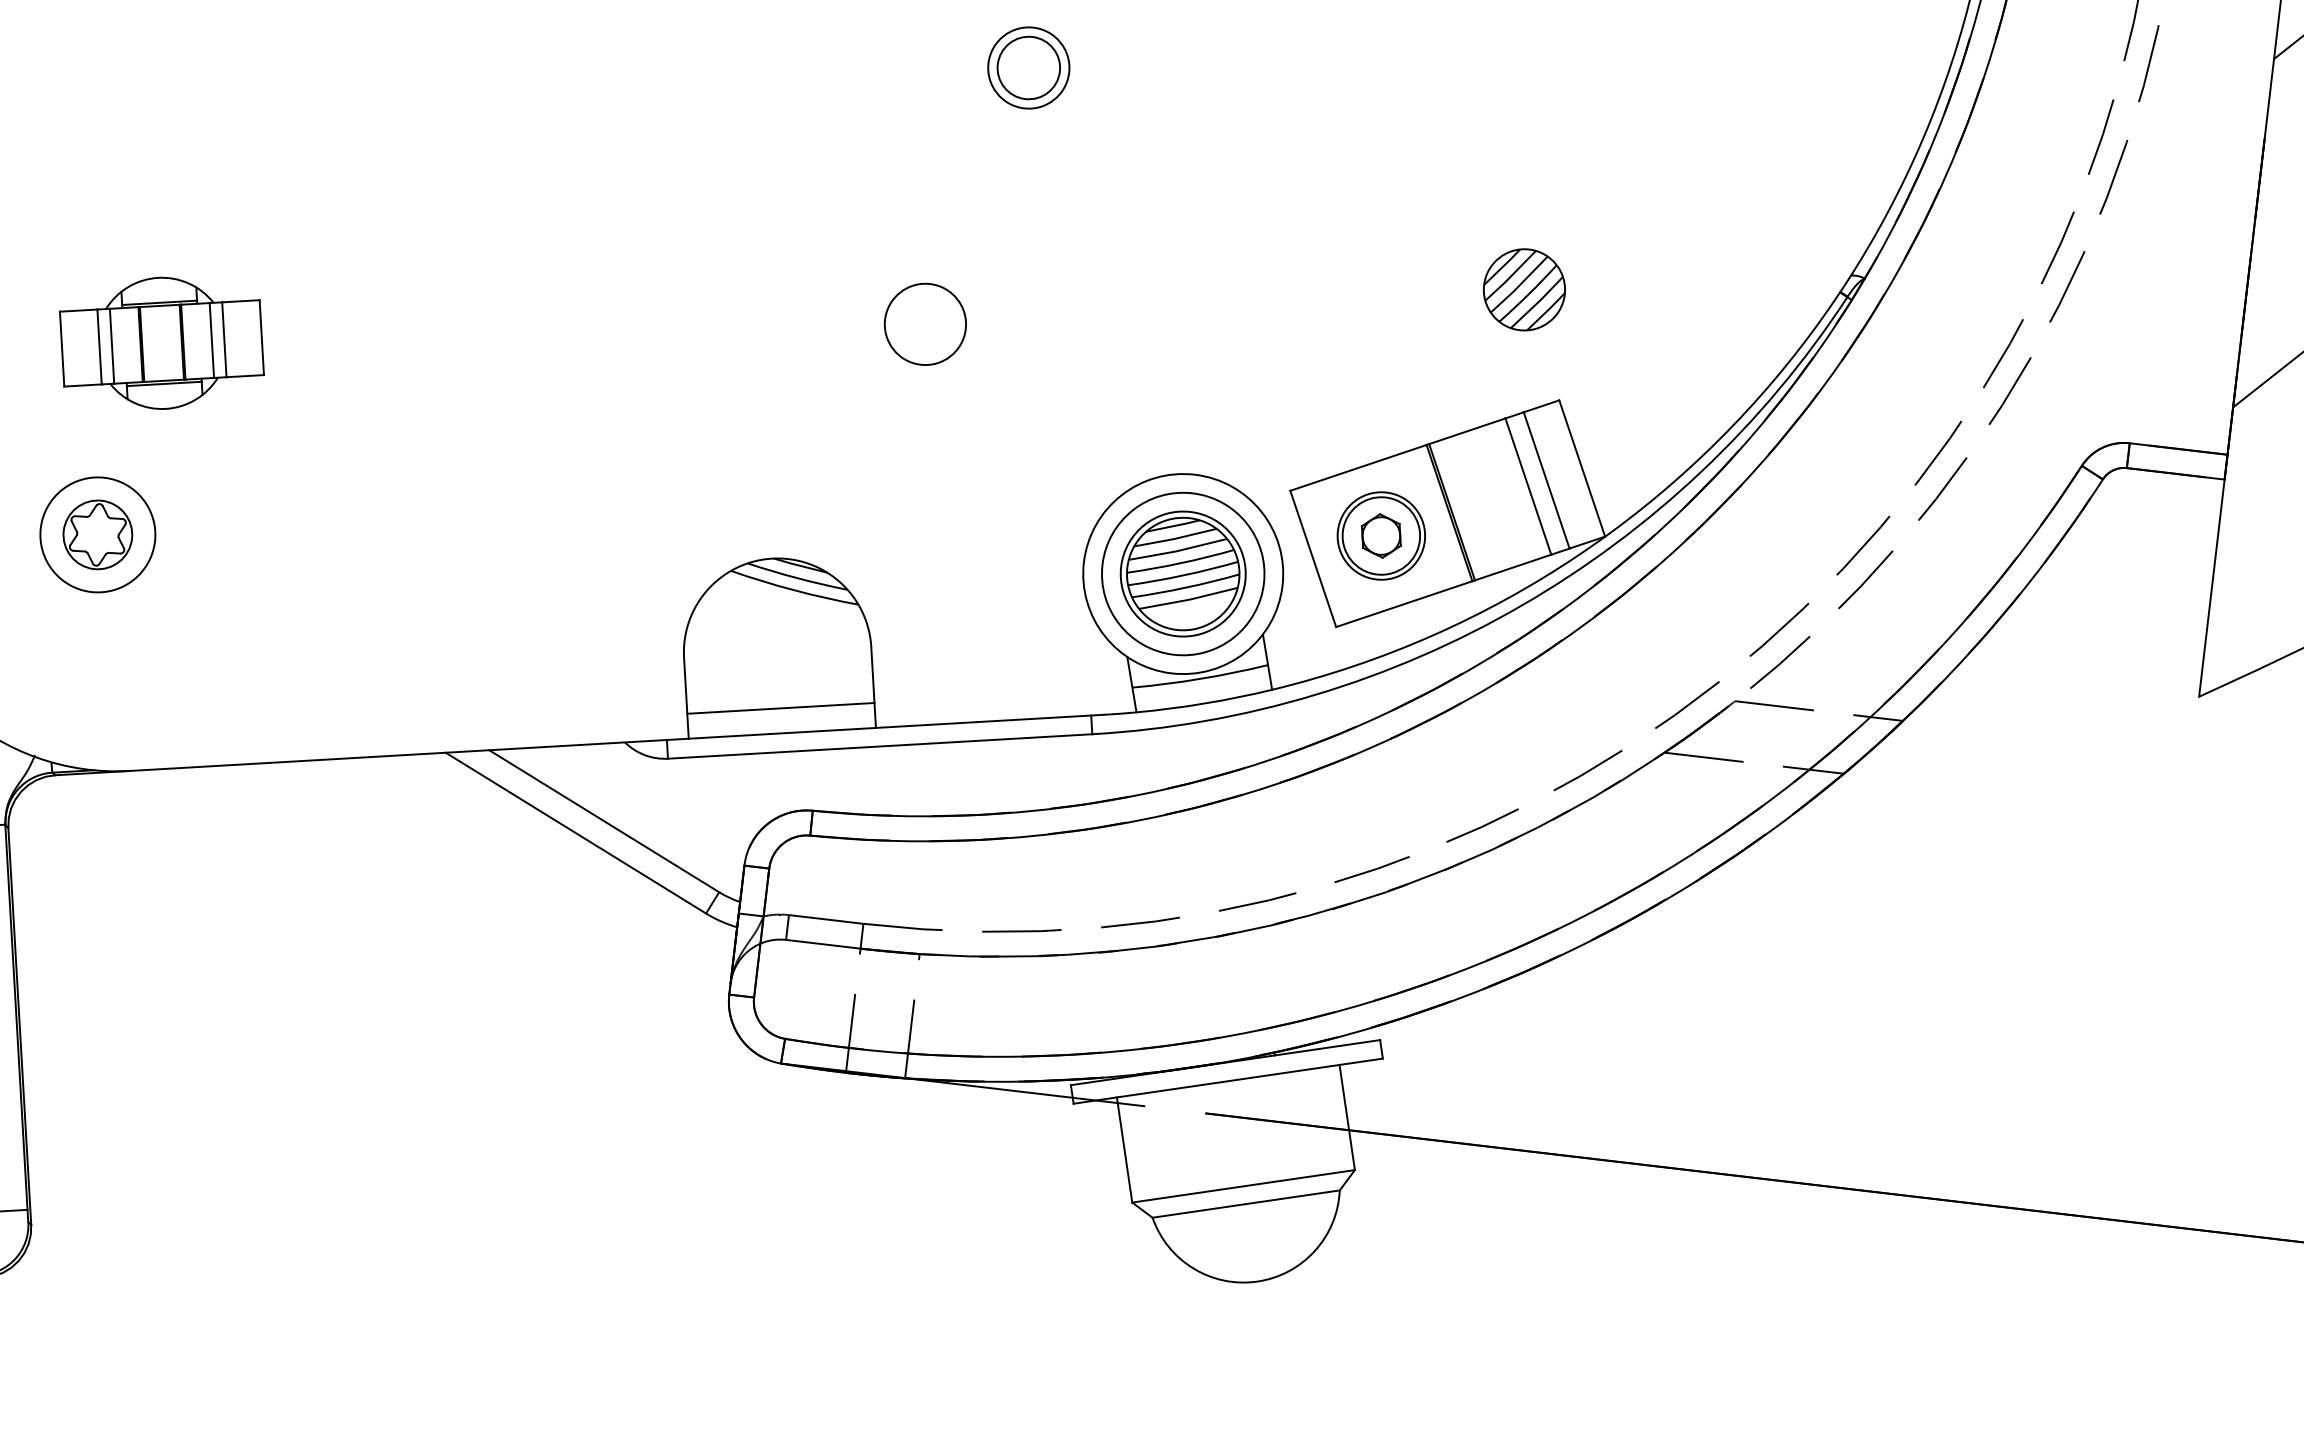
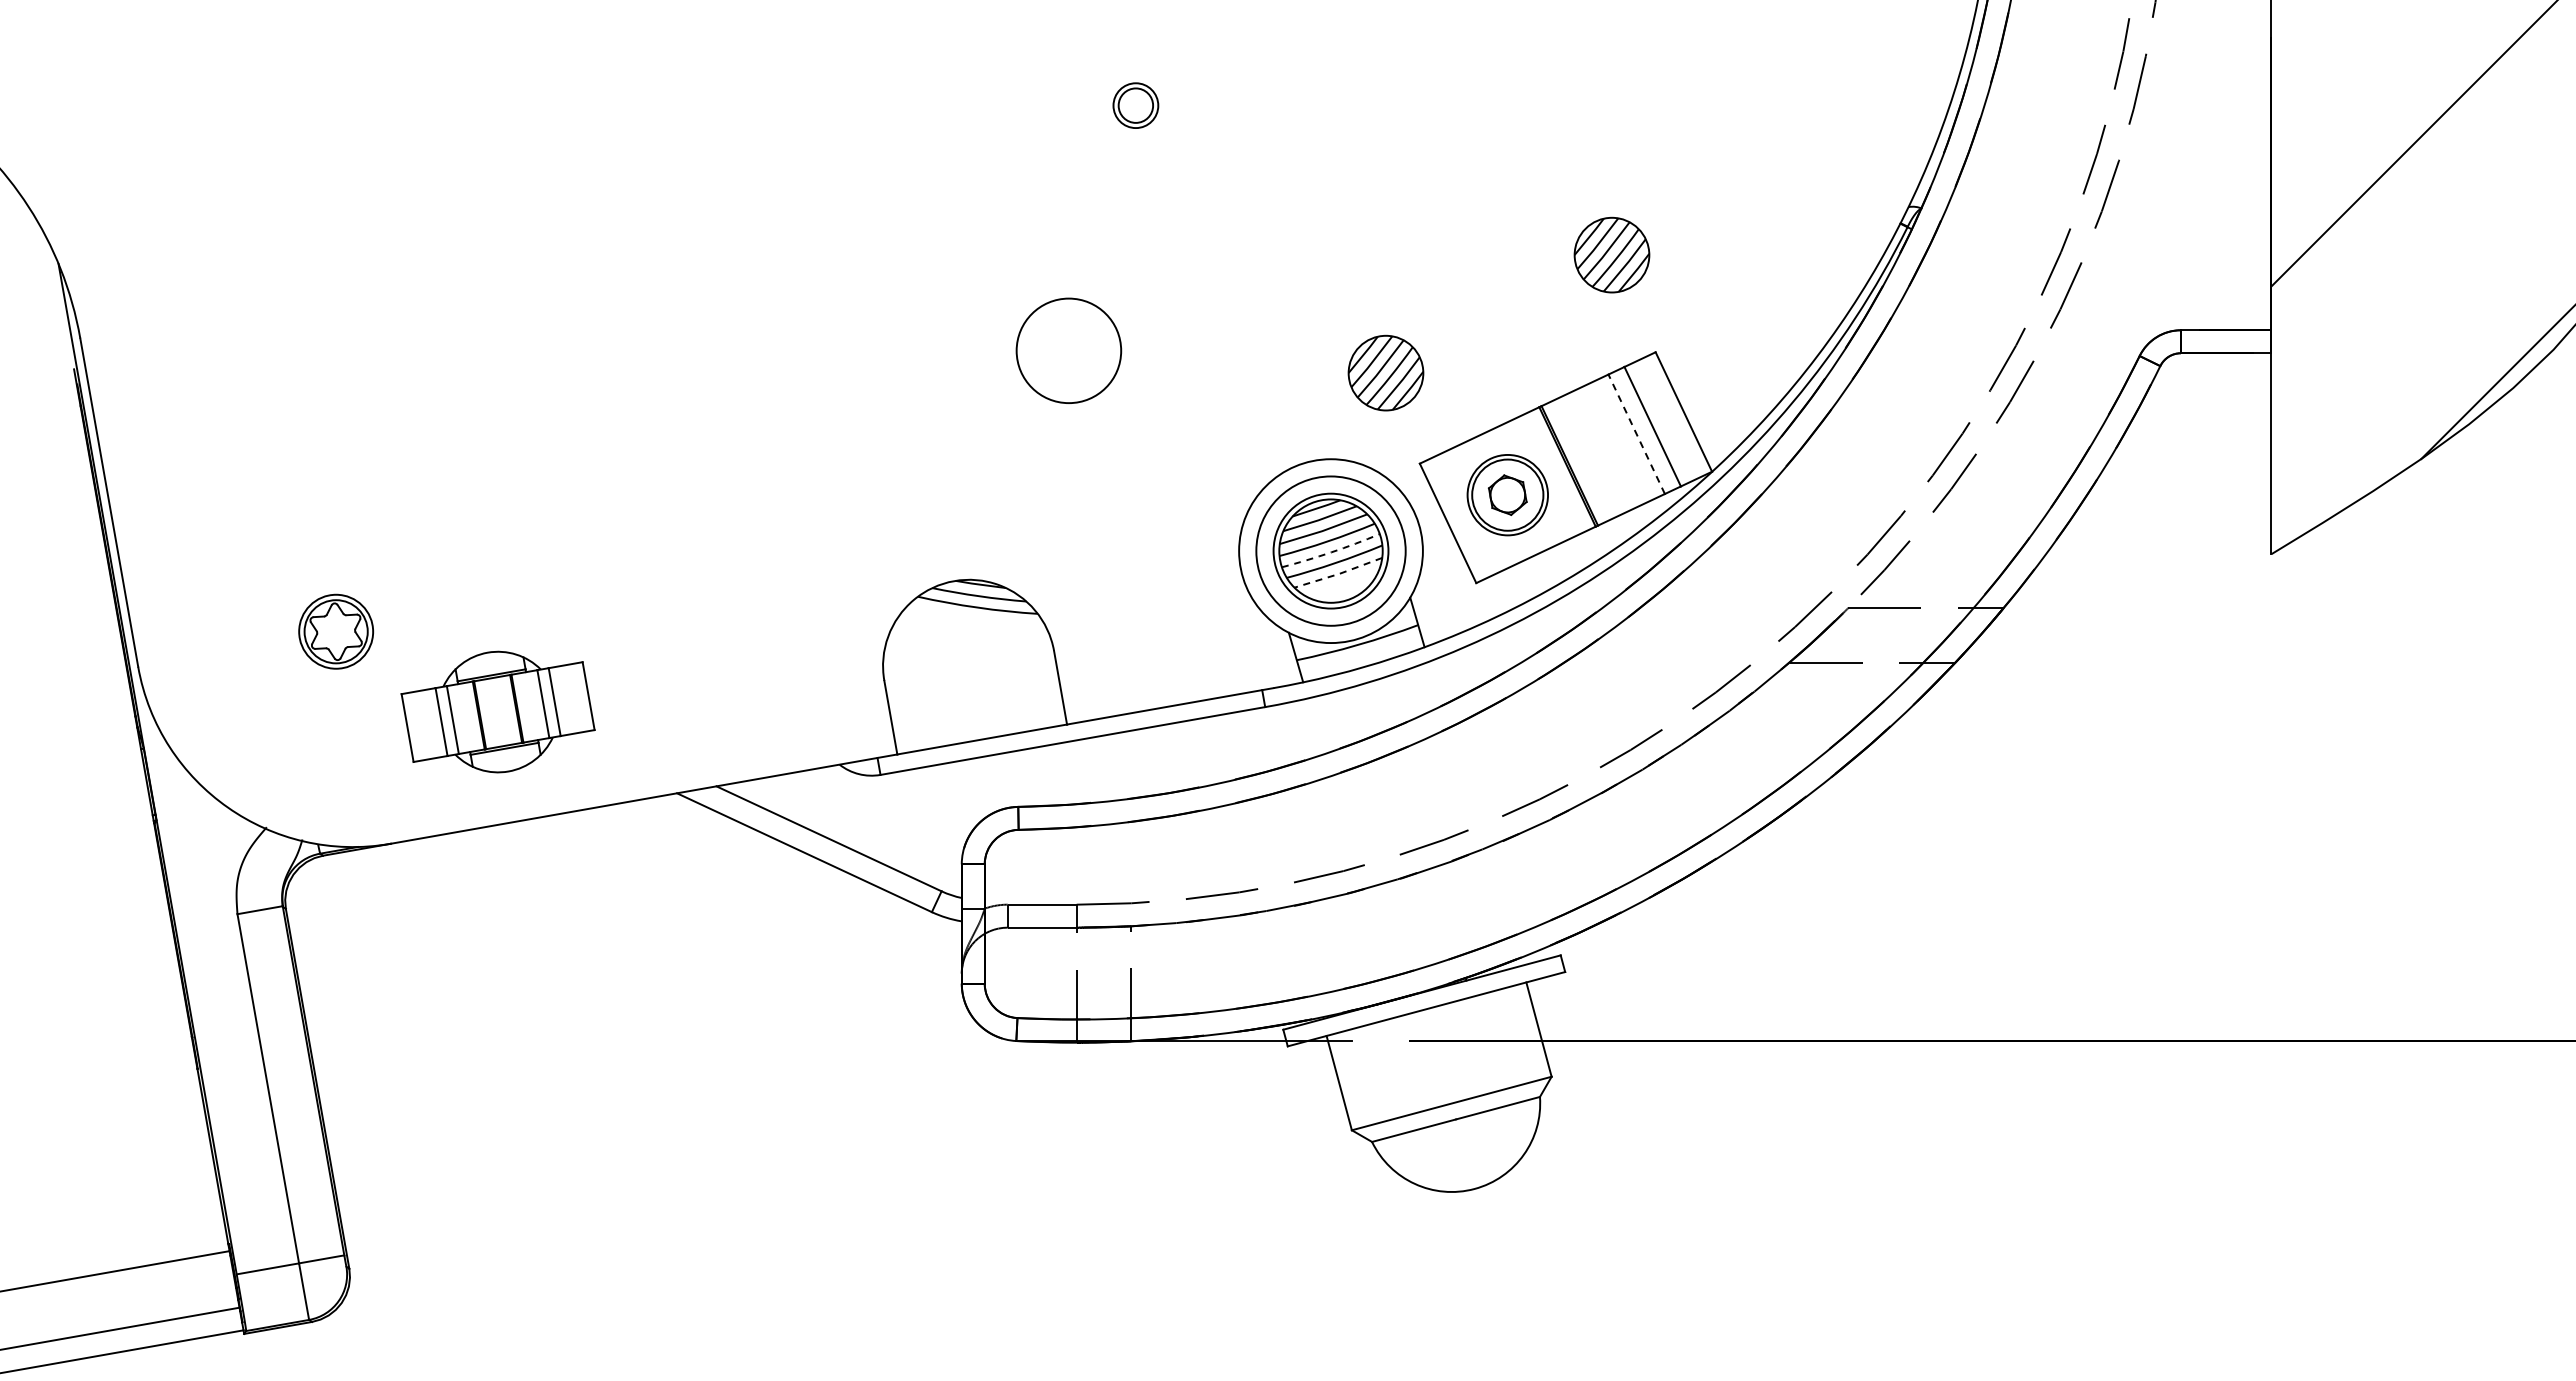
part: (1028, 67) -> (1135, 105), size x0.6
circle: (925, 323) -> (1068, 350), size x1.4
part: (161, 342) -> (497, 711), moved
part: (1264, 387) -> (1385, 372), added
line: (1528, 485) -> (1636, 433), solid -> dashed
circle: (98, 534) -> (336, 631), size x0.7
arc: (1183, 575) -> (1331, 552), solid -> dashed
line: (1188, 600) -> (1338, 574), solid -> dashed
line: (781, 708) -> (978, 716), removed

